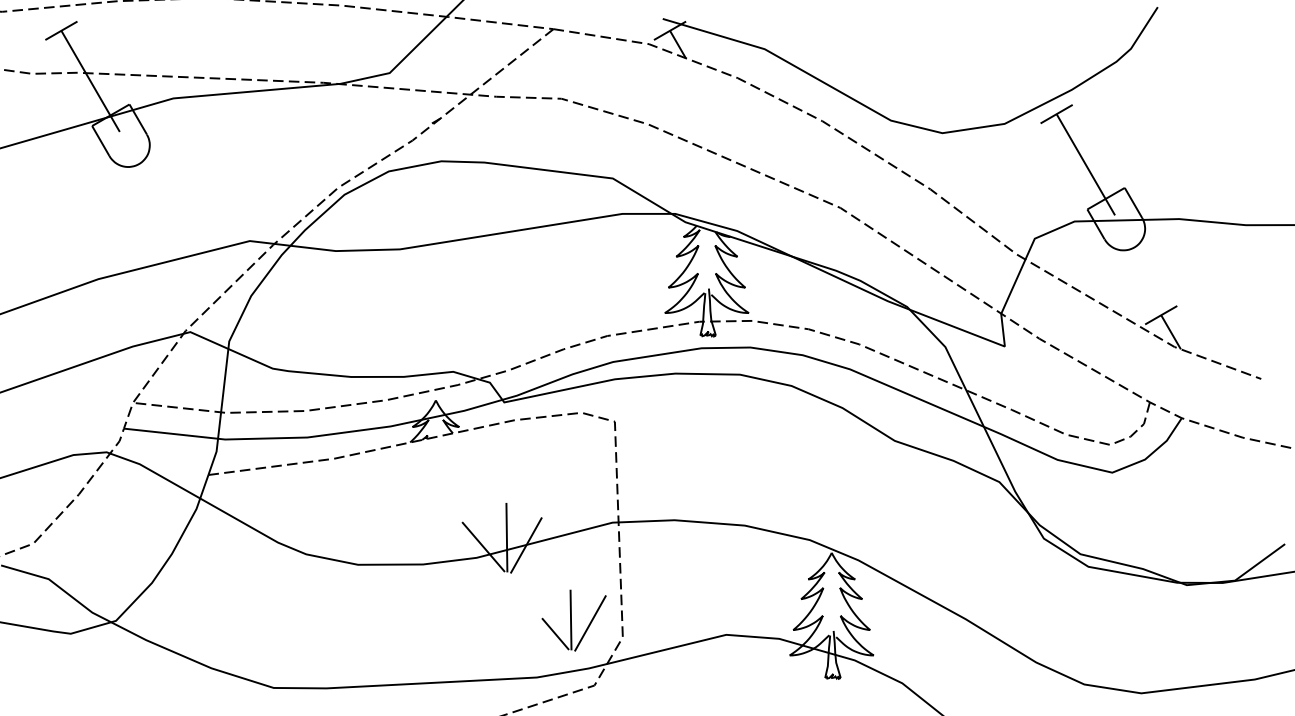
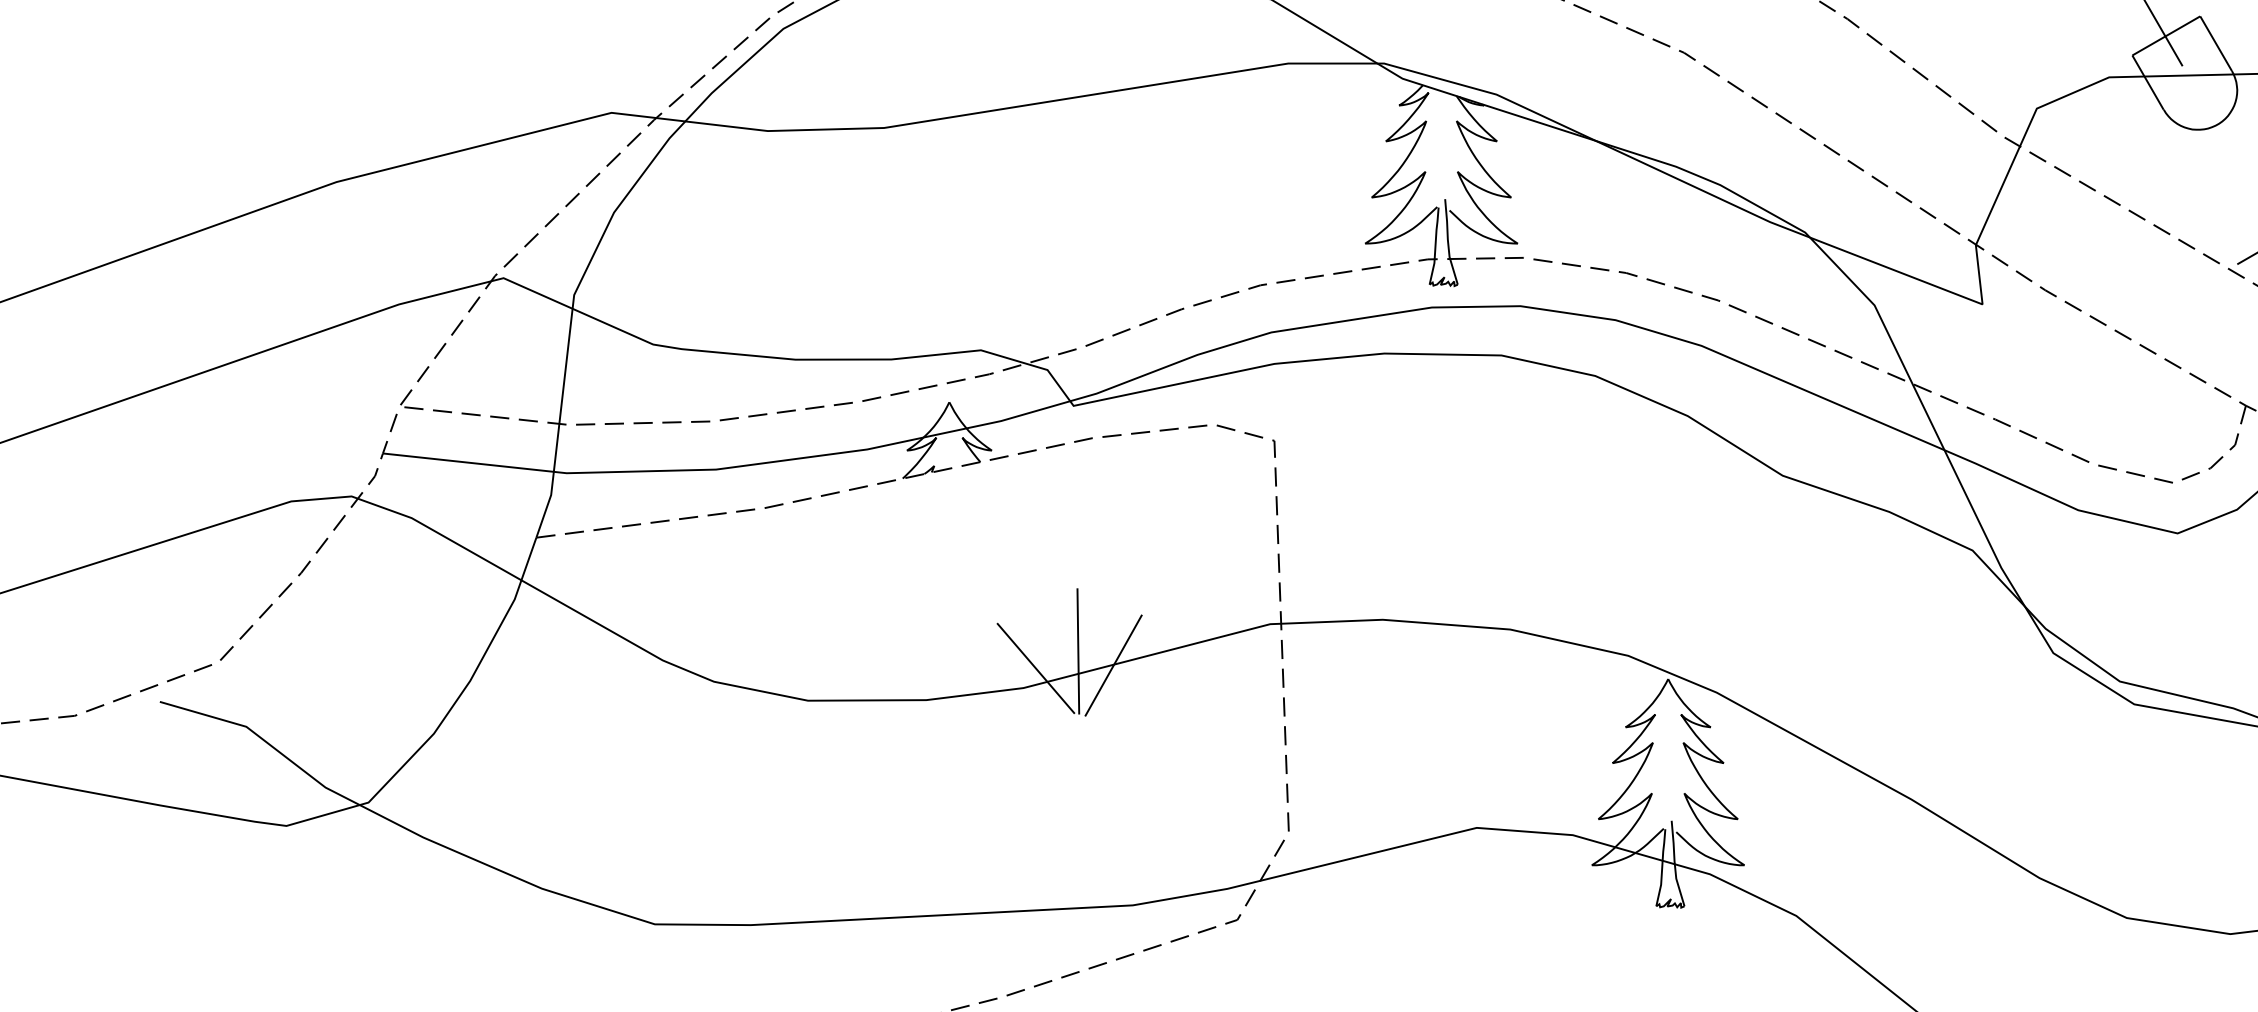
part: (573, 620) -> (1199, 801), removed

